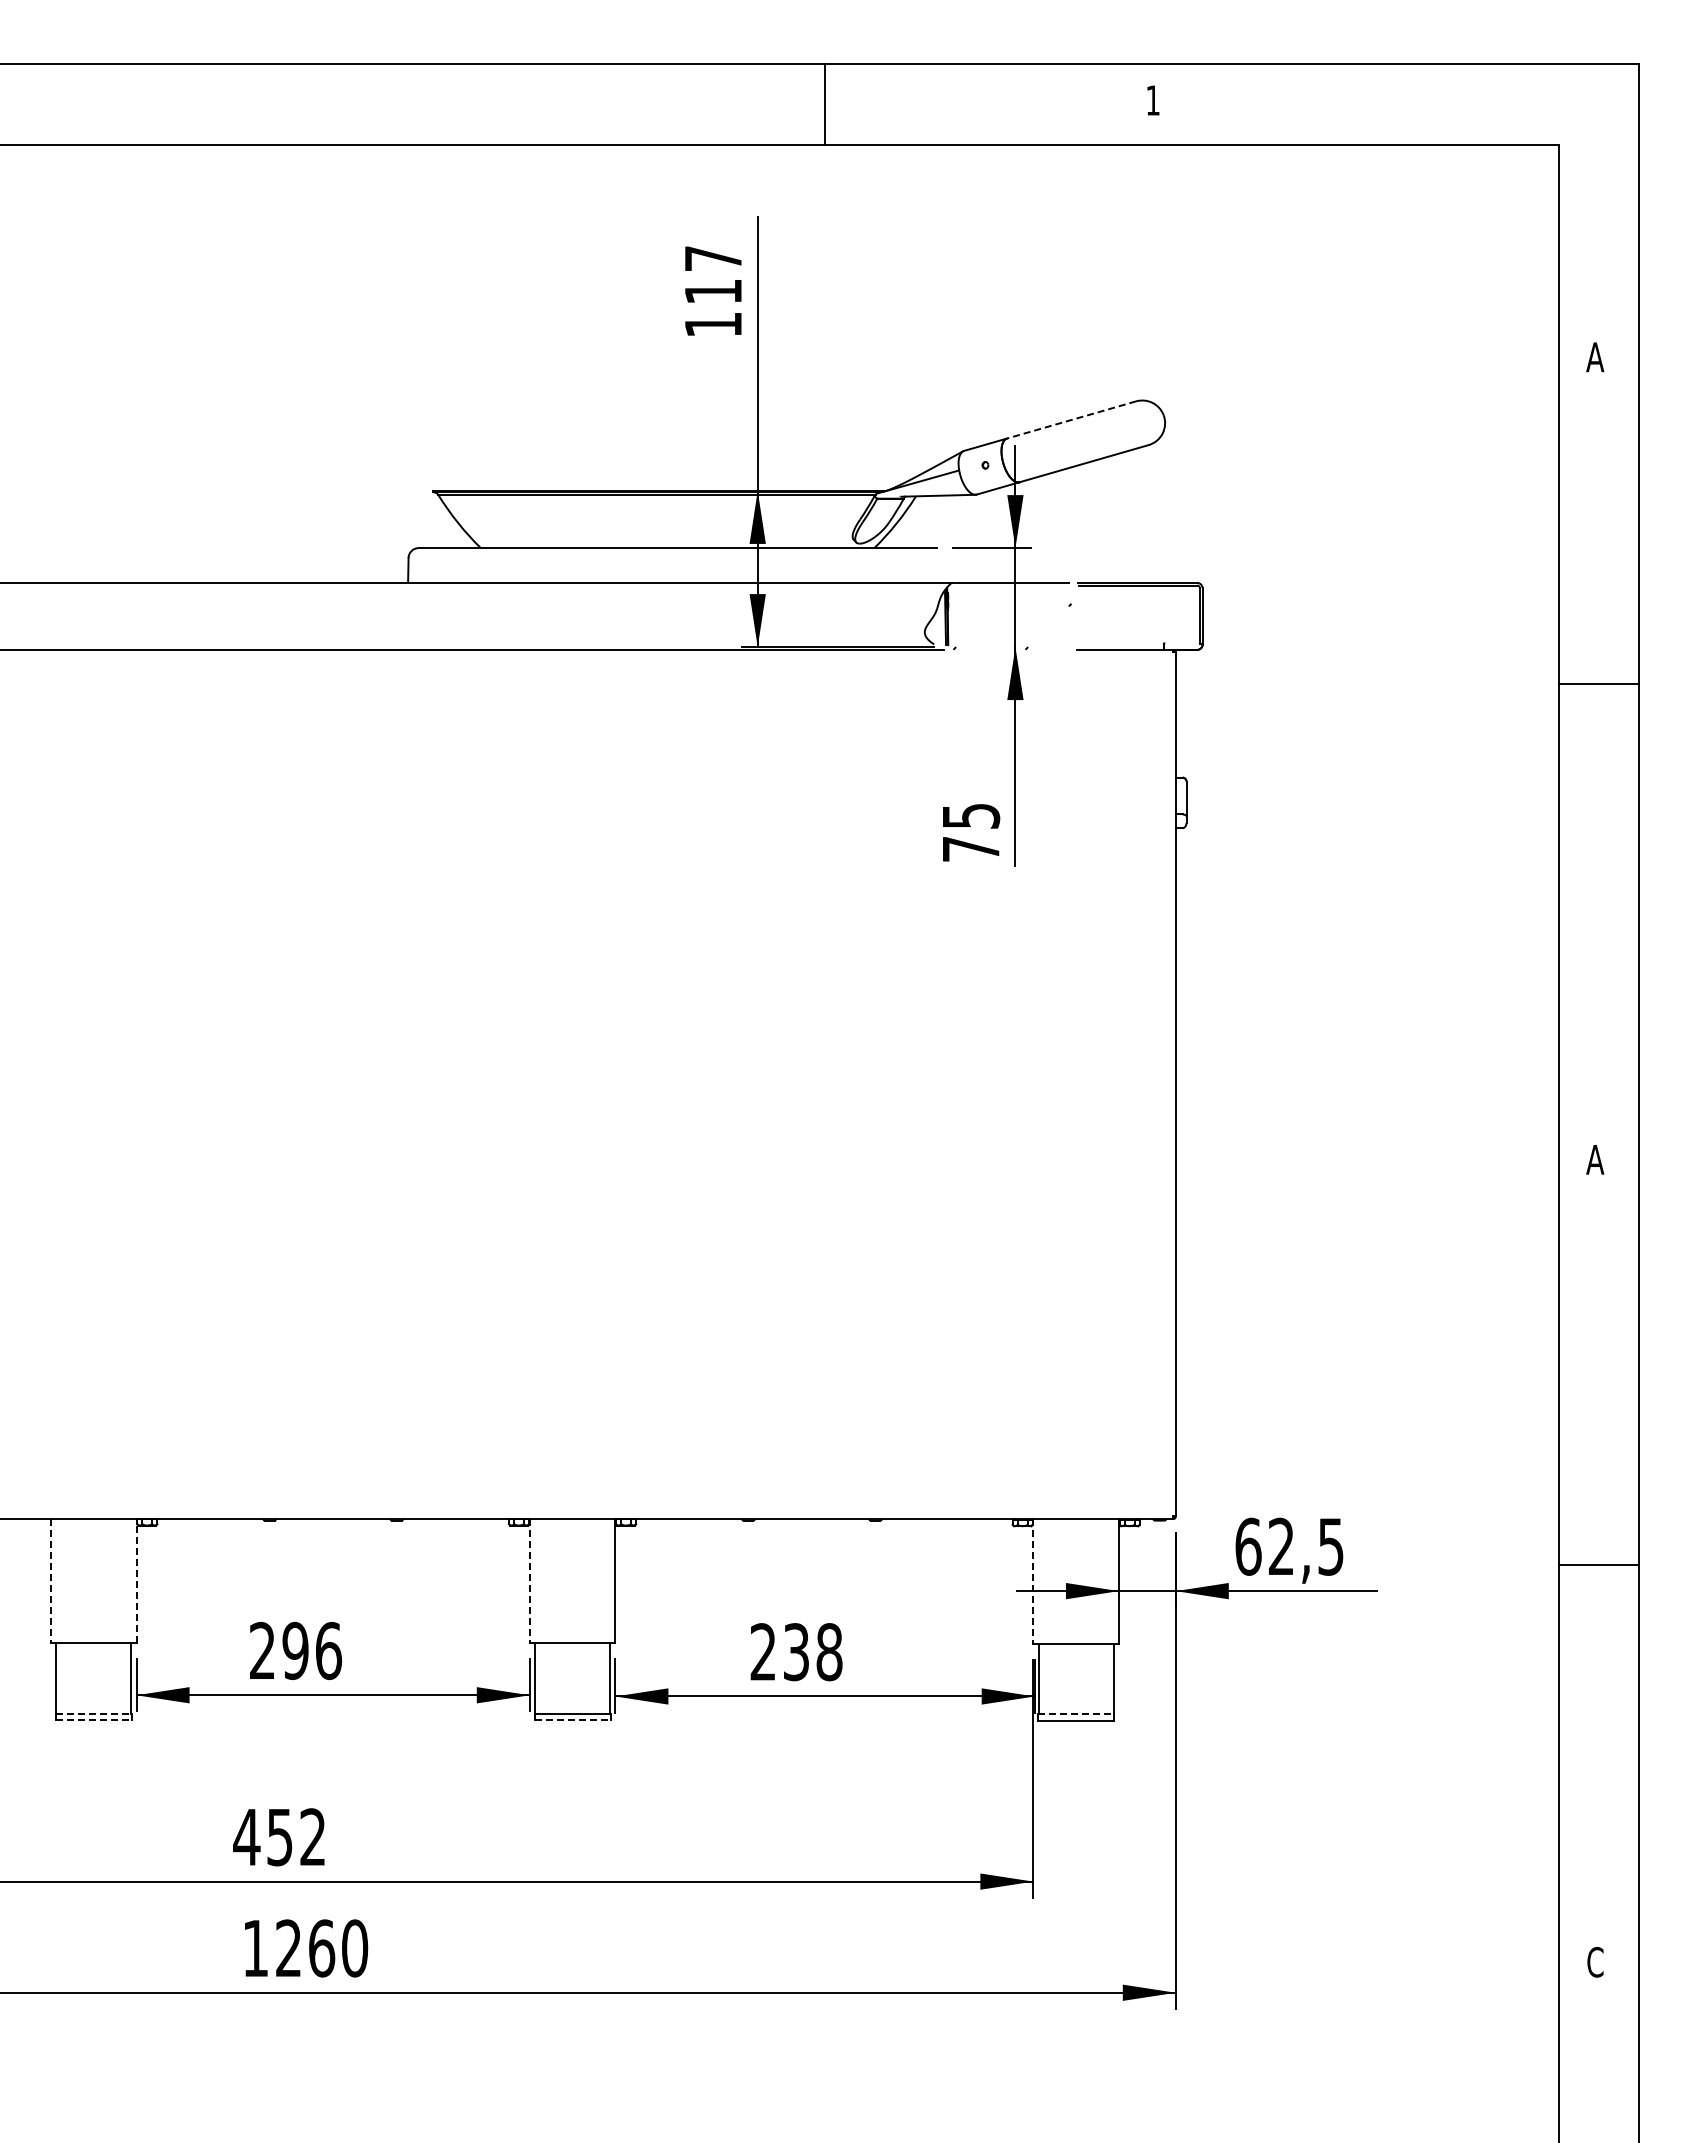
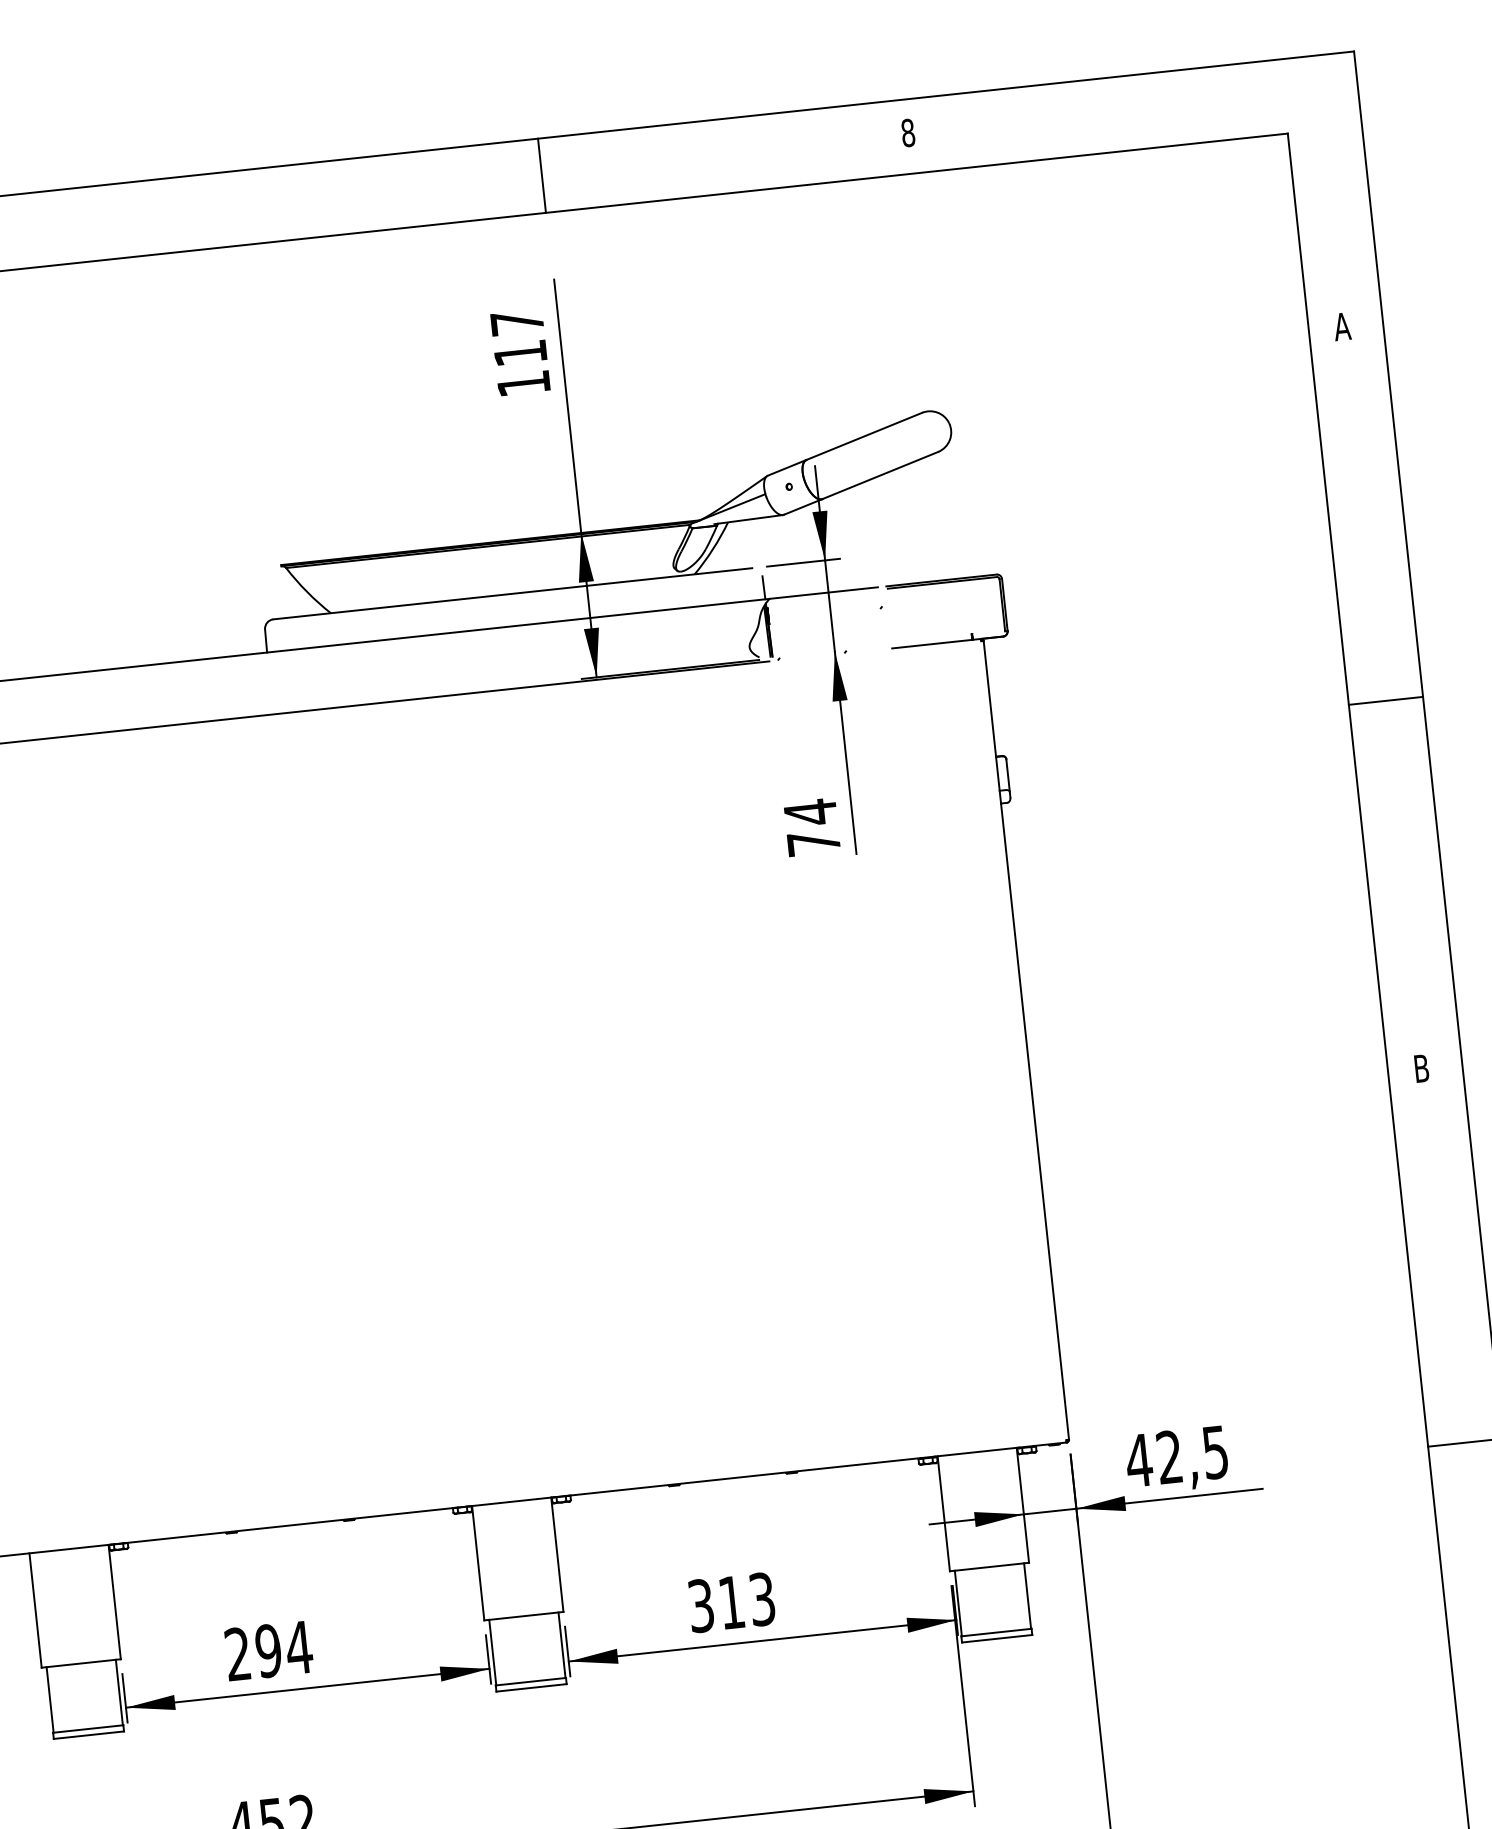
text: (1152, 100) -> (907, 133), 1 -> 8
line: (824, 104) -> (541, 175), moved
line: (1071, 420) -> (864, 436), dashed -> solid
line: (946, 569) -> (763, 586), added
line: (1599, 684) -> (1386, 700), moved
text: (971, 816) -> (811, 812), 75 -> 74
text: (1595, 1159) -> (1421, 1068), A -> B
text: (1248, 1546) -> (1139, 1460), 62,5 -> 42,5
line: (50, 1581) -> (35, 1611), dashed -> solid
line: (136, 1581) -> (114, 1602), dashed -> solid
line: (529, 1581) -> (477, 1563), dashed -> solid
line: (1033, 1581) -> (943, 1513), dashed -> solid
text: (328, 1650) -> (298, 1647), 296 -> 294
text: (796, 1652) -> (731, 1602), 238 -> 313
line: (93, 1713) -> (87, 1728), dashed -> solid
line: (1076, 1714) -> (996, 1632), dashed -> solid
line: (93, 1720) -> (88, 1735), dashed -> solid
line: (572, 1720) -> (531, 1687), dashed -> solid

